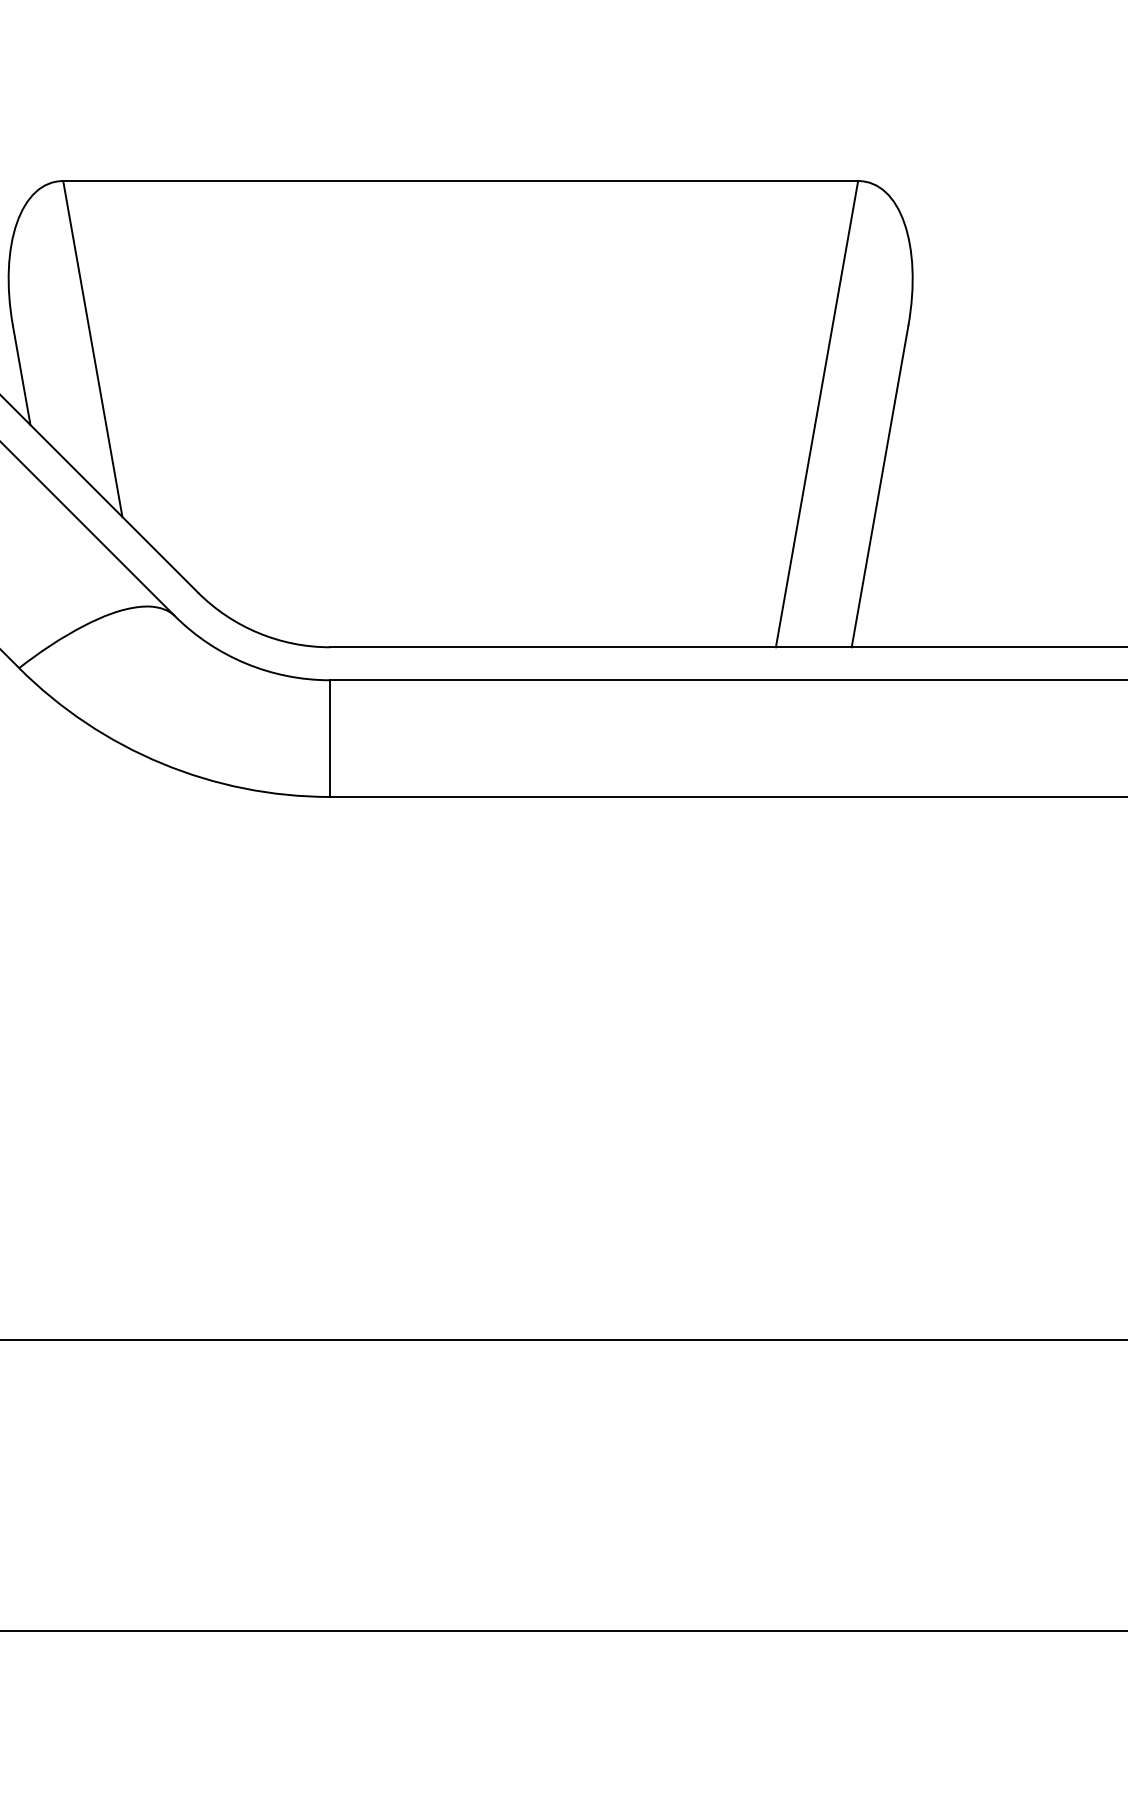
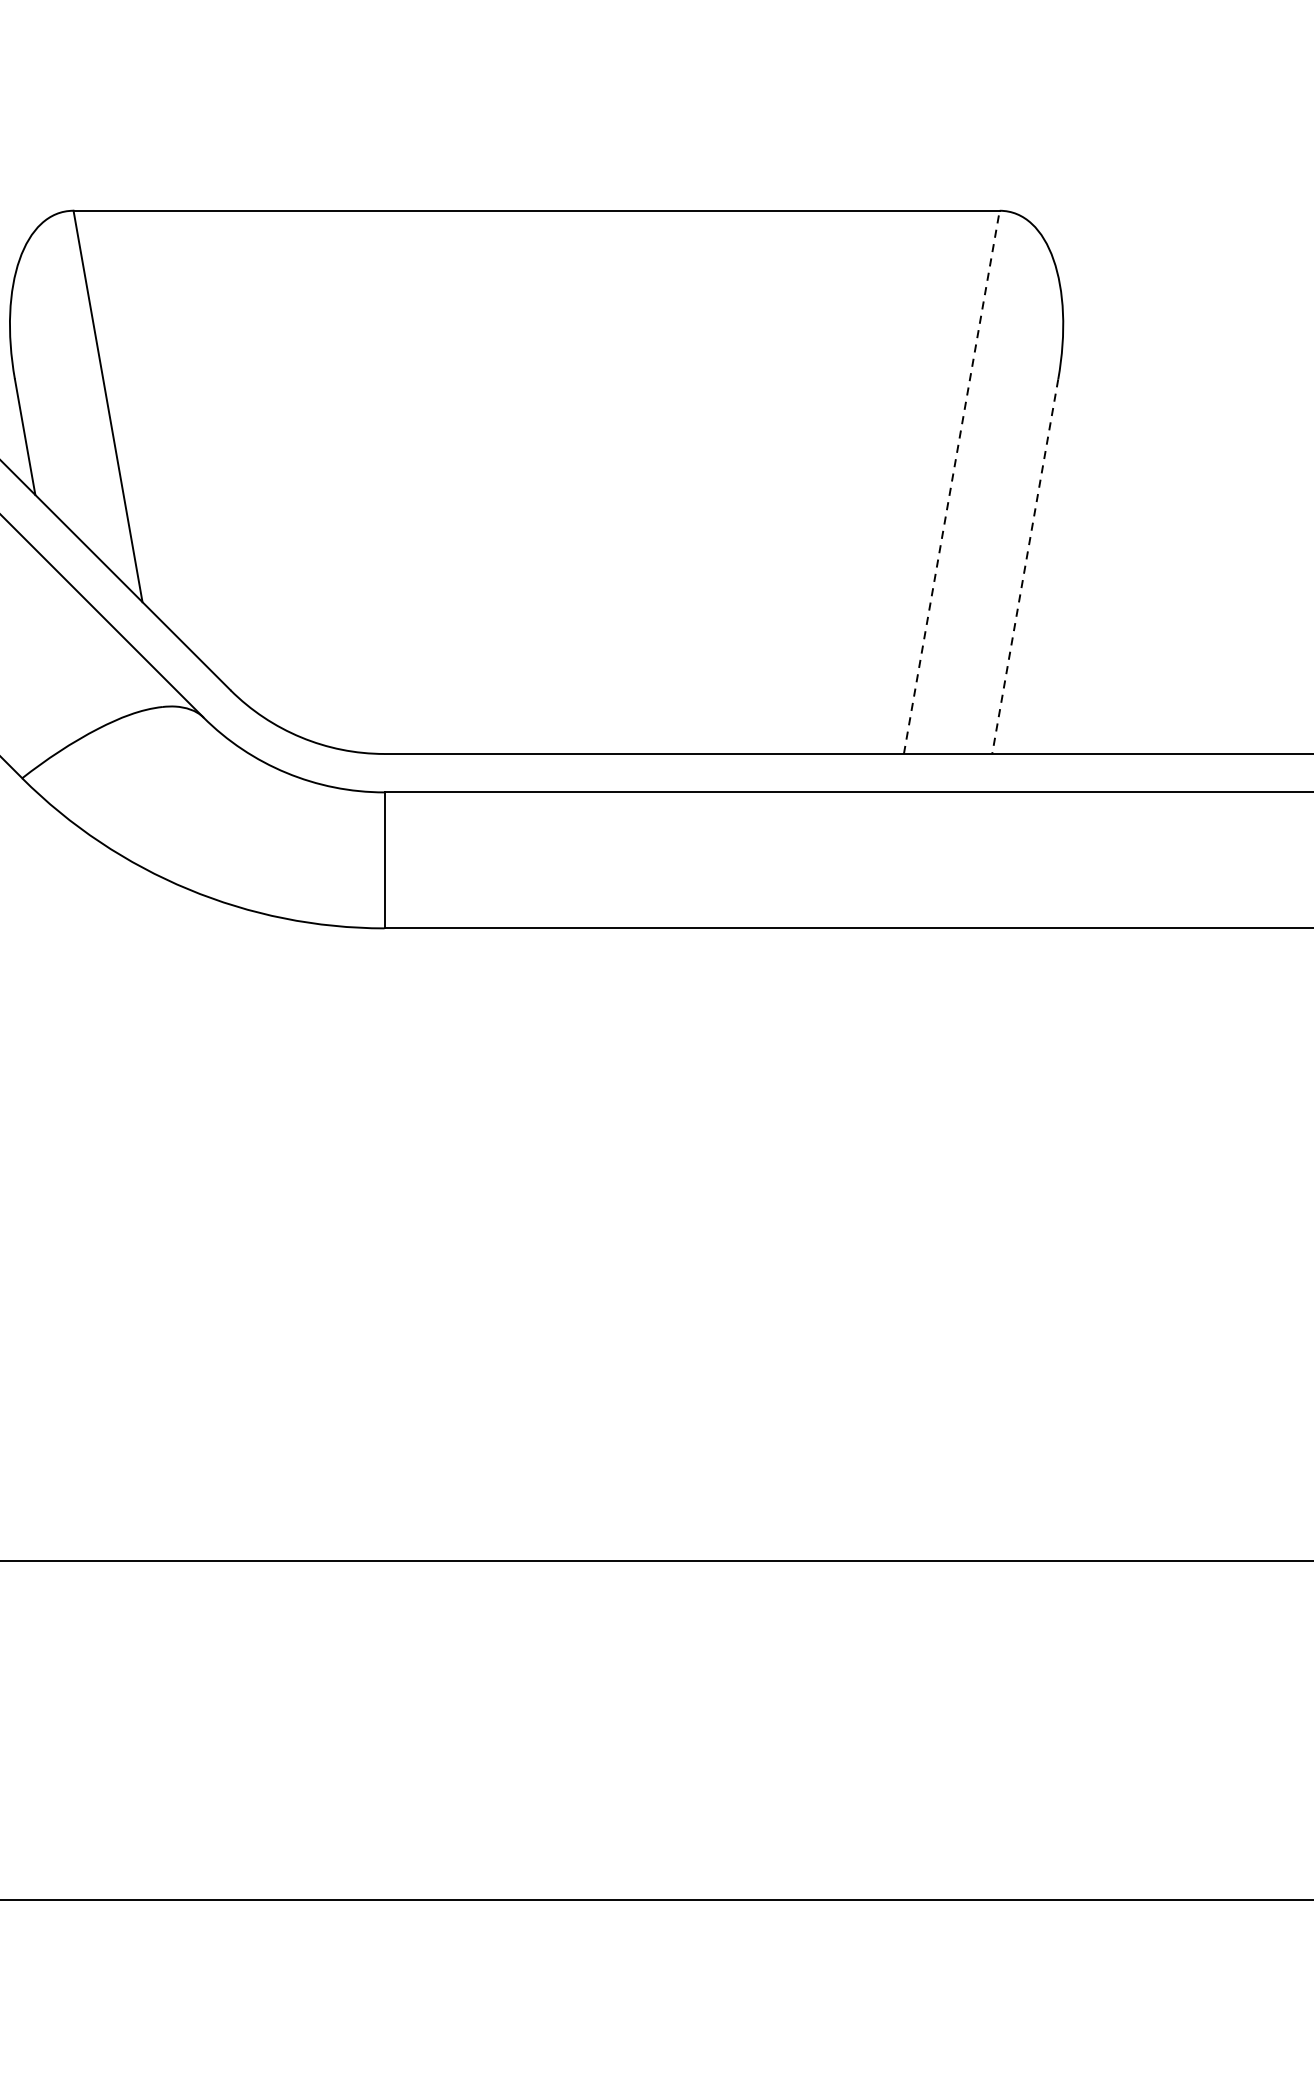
line: (817, 414) -> (952, 482), solid -> dashed
line: (879, 486) -> (1024, 566), solid -> dashed

